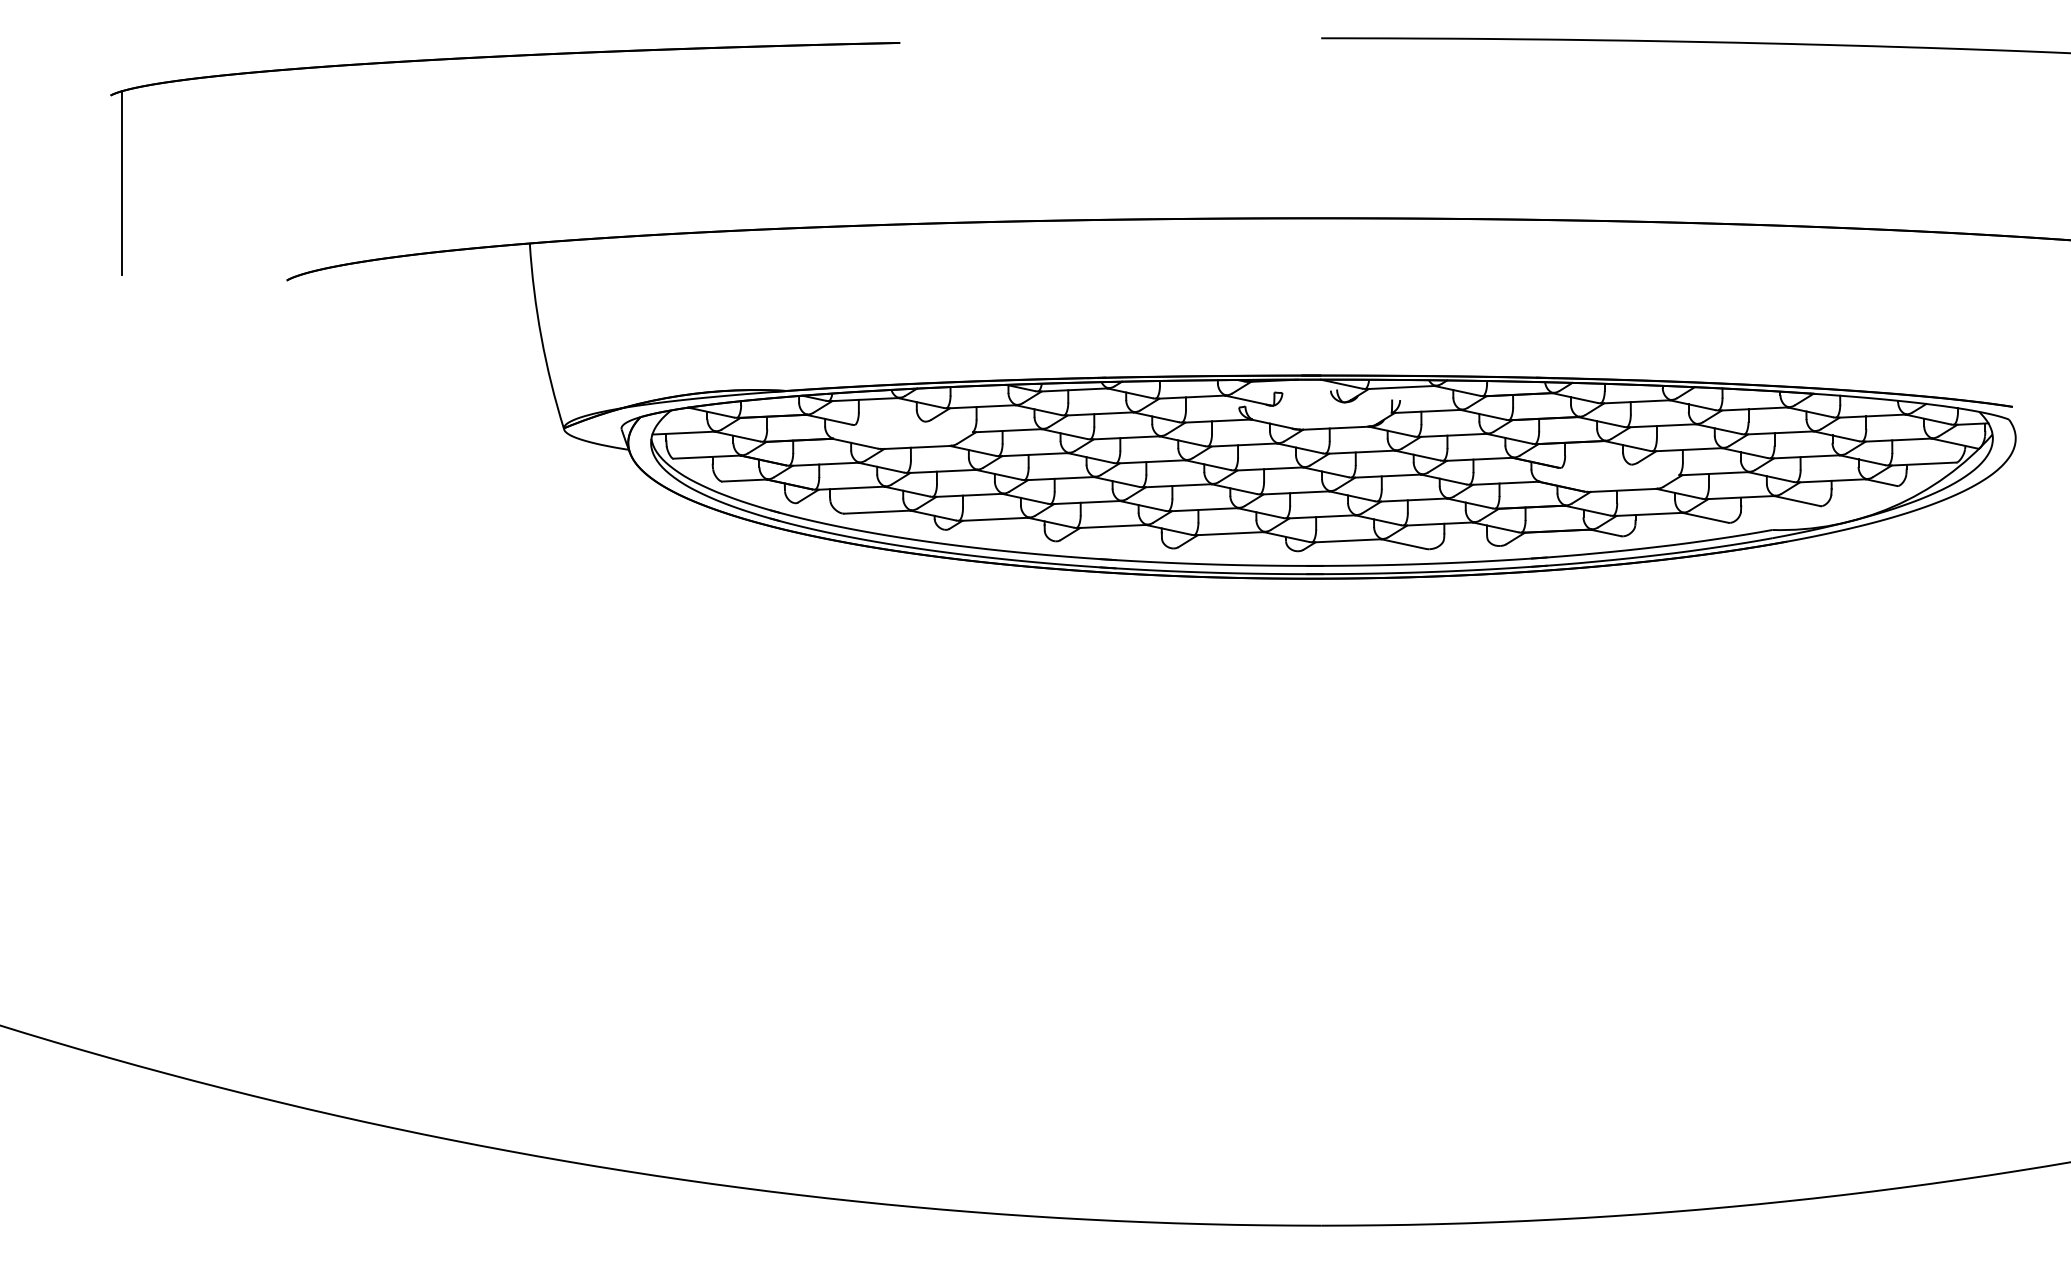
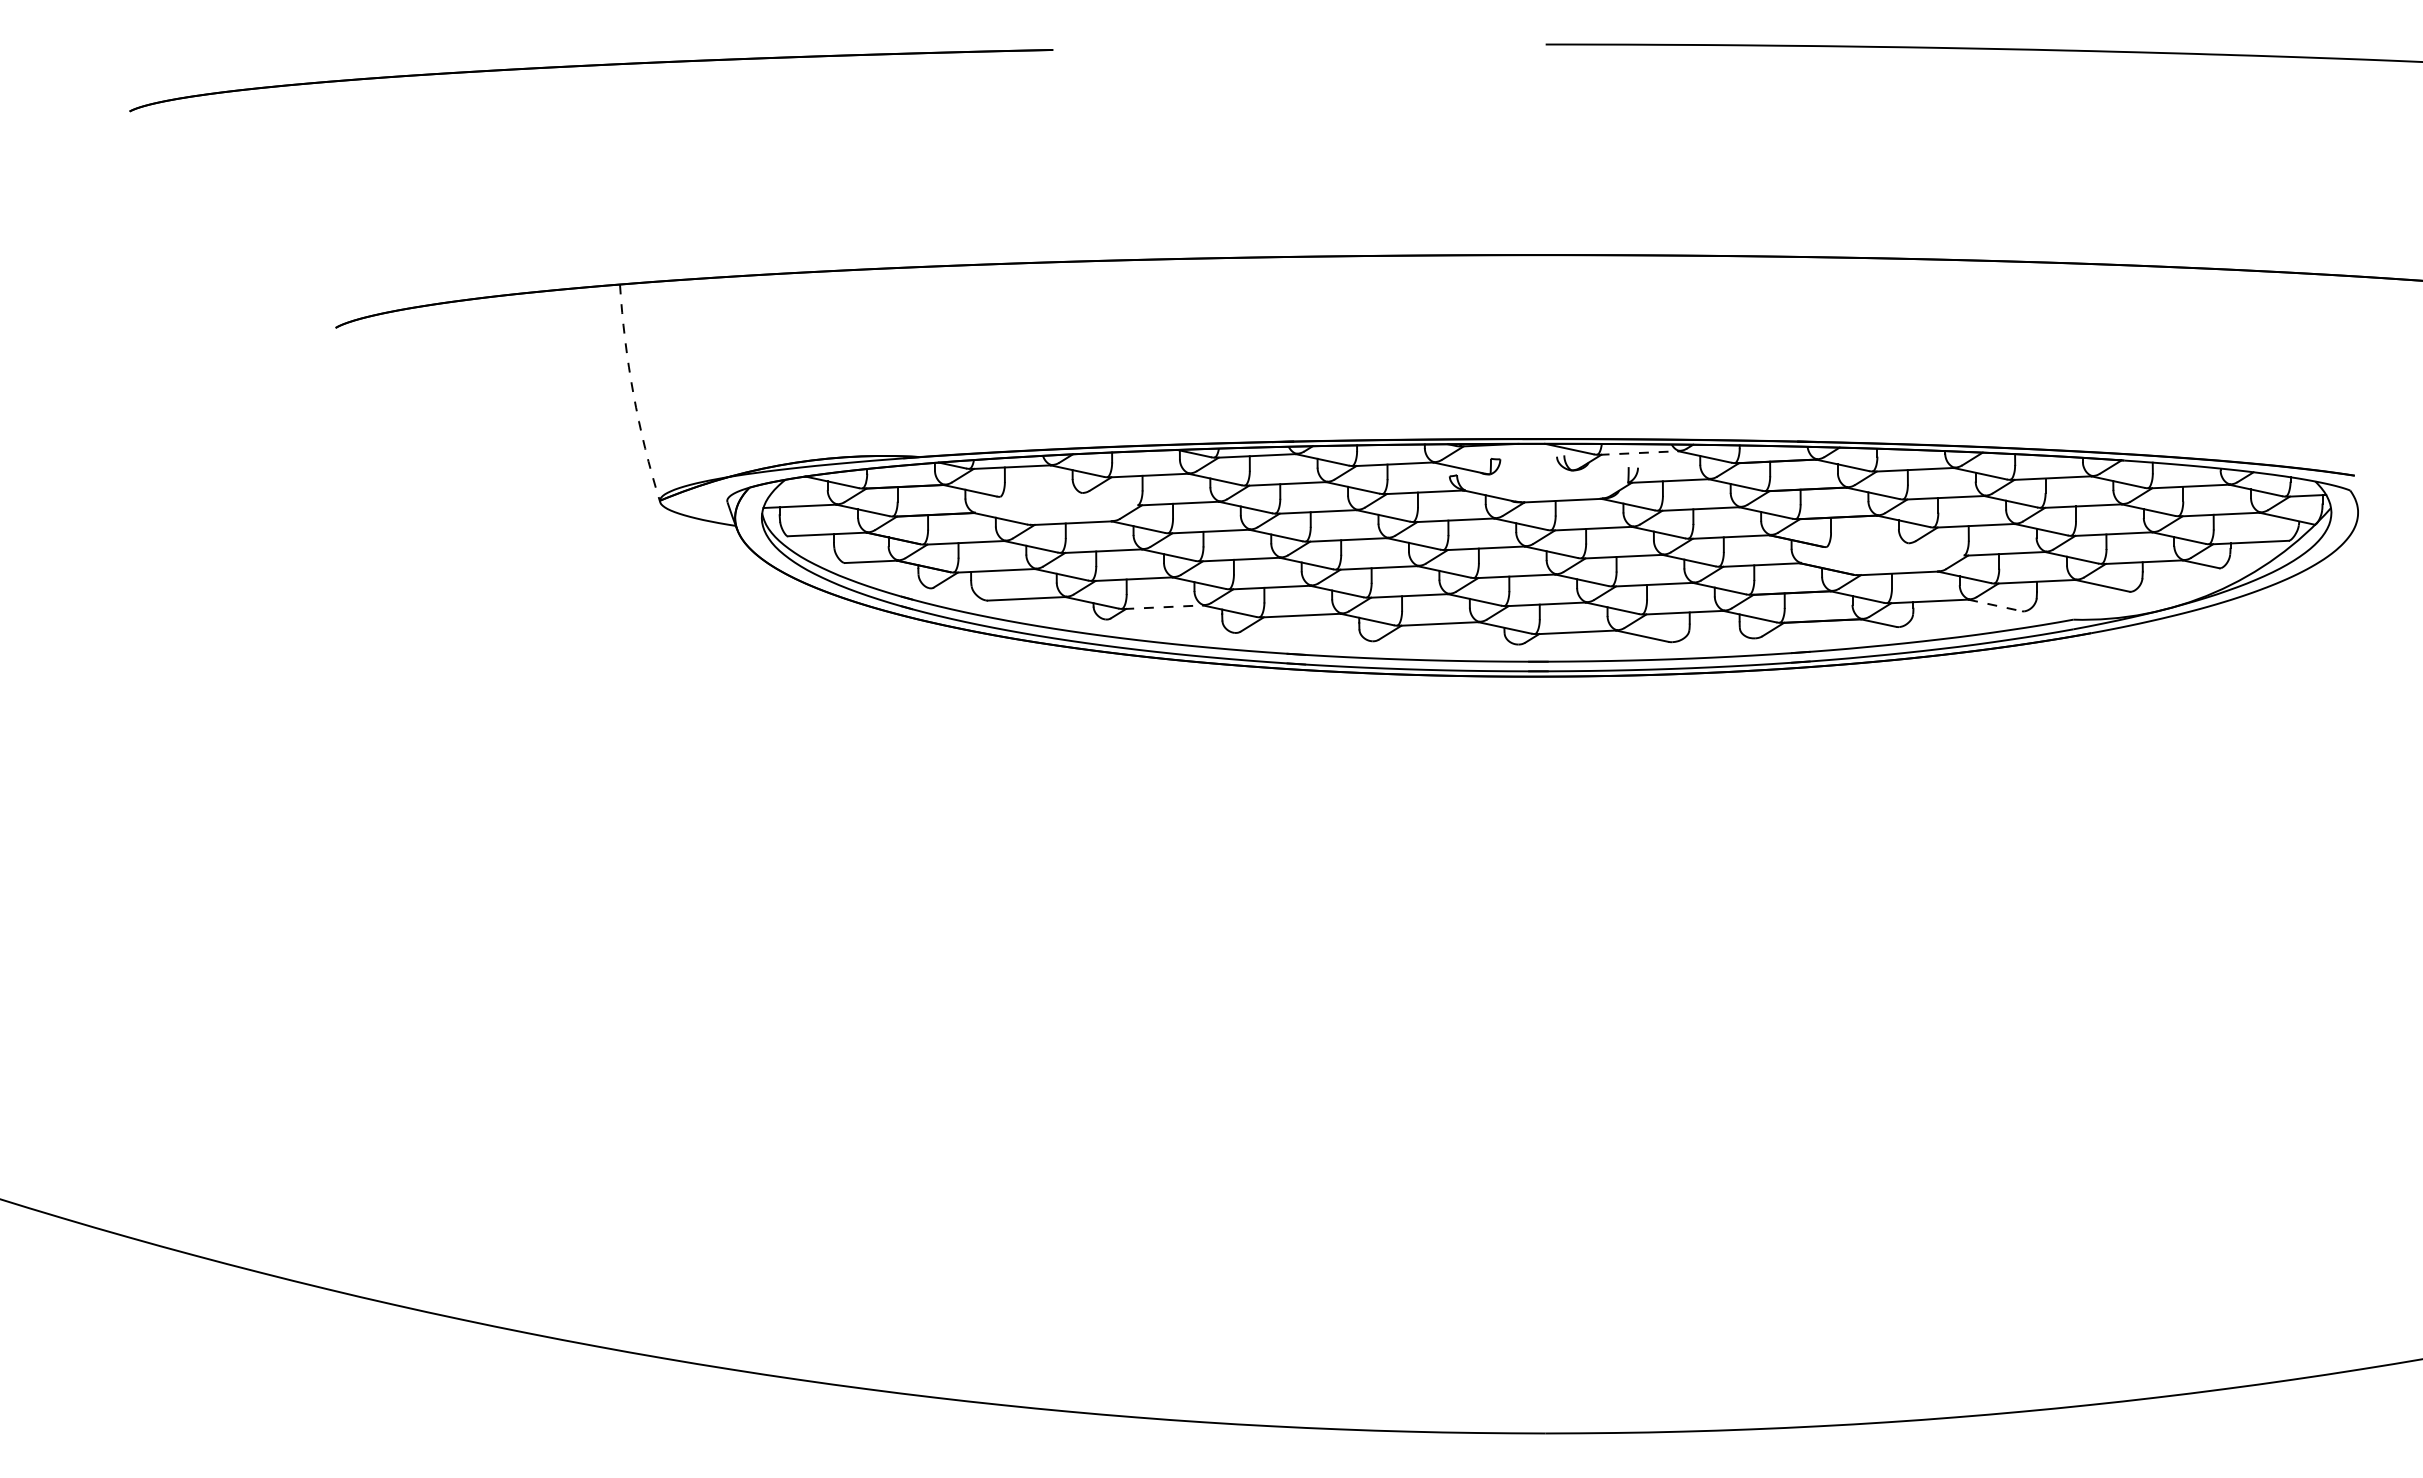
line: (122, 182) -> (143, 213), removed
arc: (541, 337) -> (633, 394), solid -> dashed
line: (1401, 387) -> (1639, 453), solid -> dashed
line: (1705, 517) -> (1995, 605), solid -> dashed
line: (995, 519) -> (1164, 607), solid -> dashed

